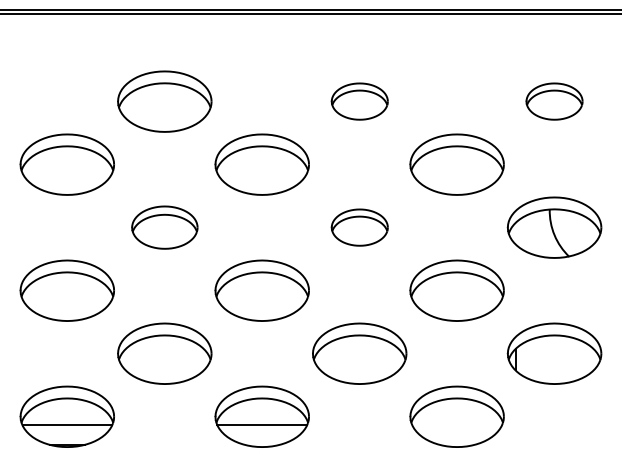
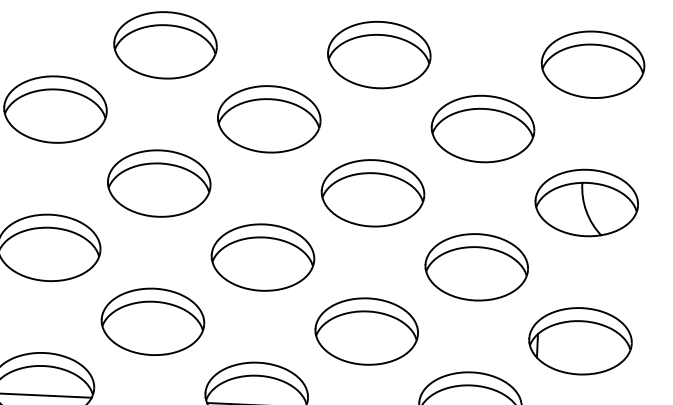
part: (359, 101) -> (379, 54), size x1.67
part: (554, 101) -> (592, 64), size x1.67
part: (164, 227) -> (158, 183), size x1.43
part: (359, 227) -> (372, 193), size x1.67

